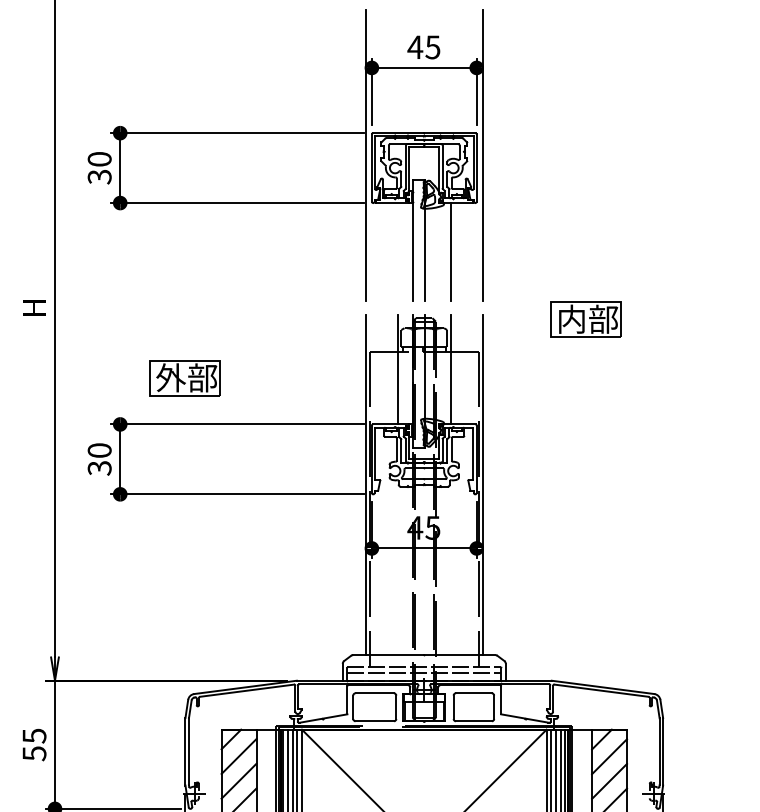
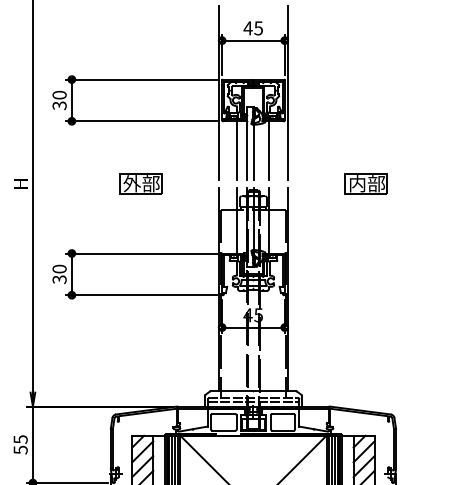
line: (397, 251) -> (237, 150), added
part: (585, 318) -> (365, 183), moved
part: (184, 377) -> (140, 183), moved

